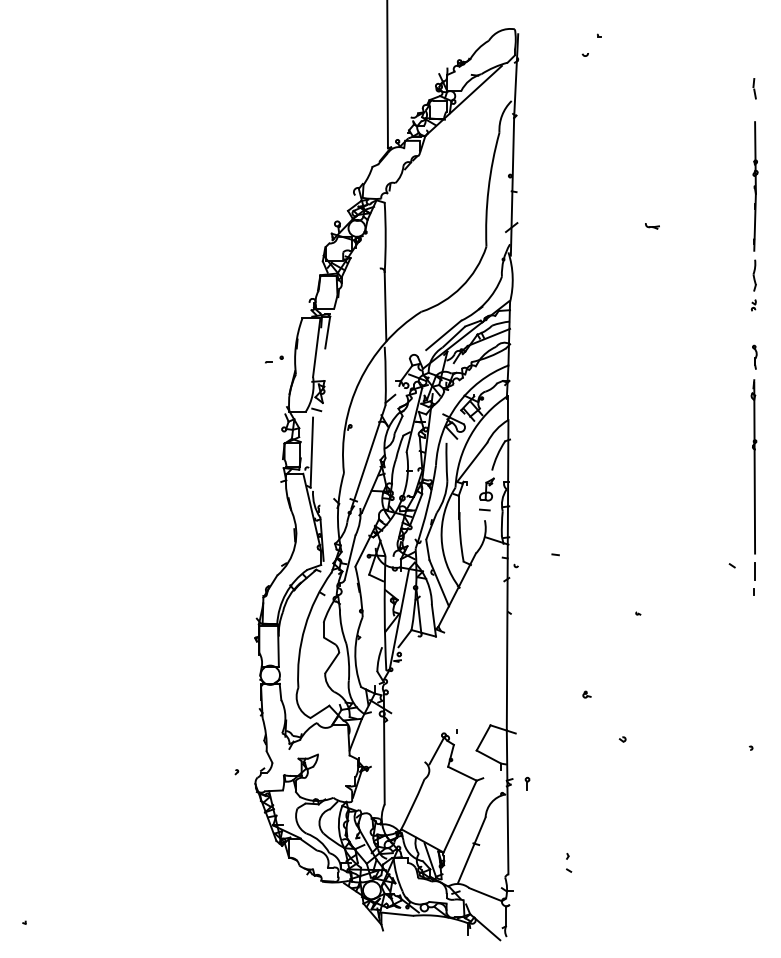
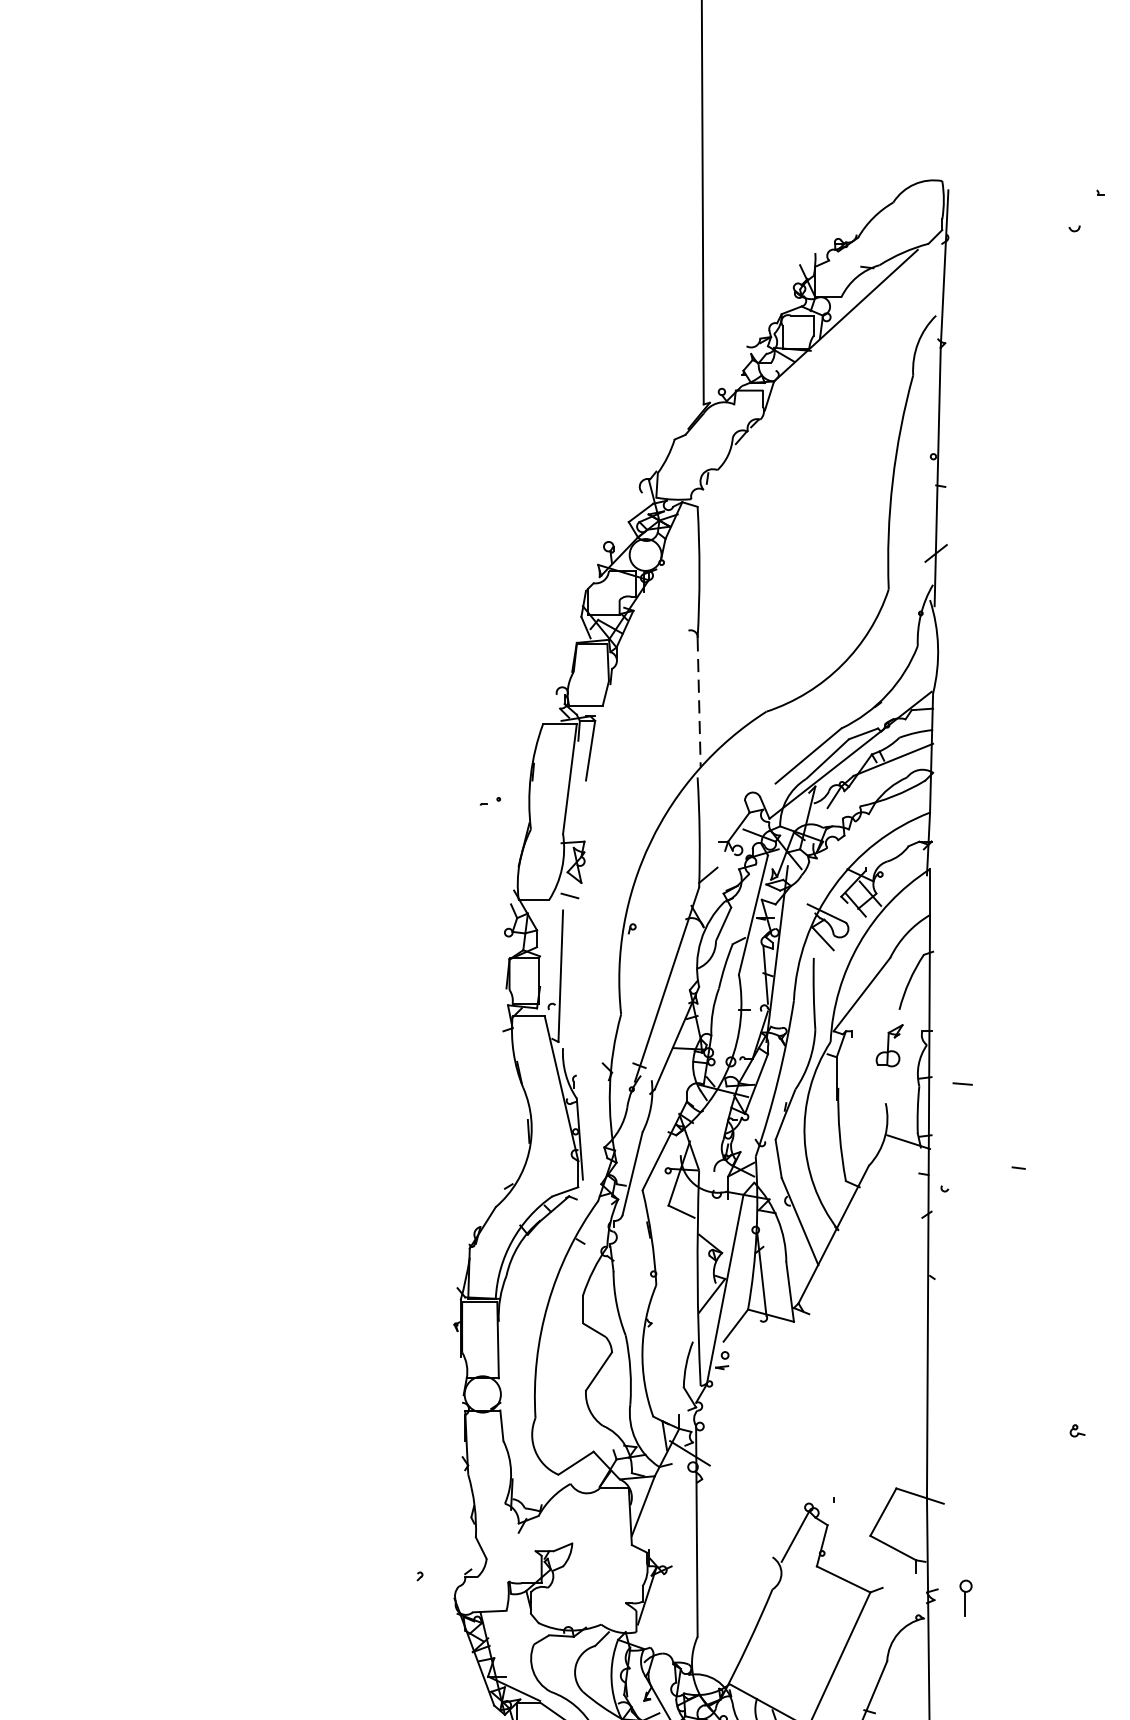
line: (385, 307) -> (699, 703), solid -> dashed
part: (274, 359) -> (490, 801), size x0.6
line: (484, 509) -> (962, 1083), moved
part: (527, 783) -> (965, 1597), size x1.6

